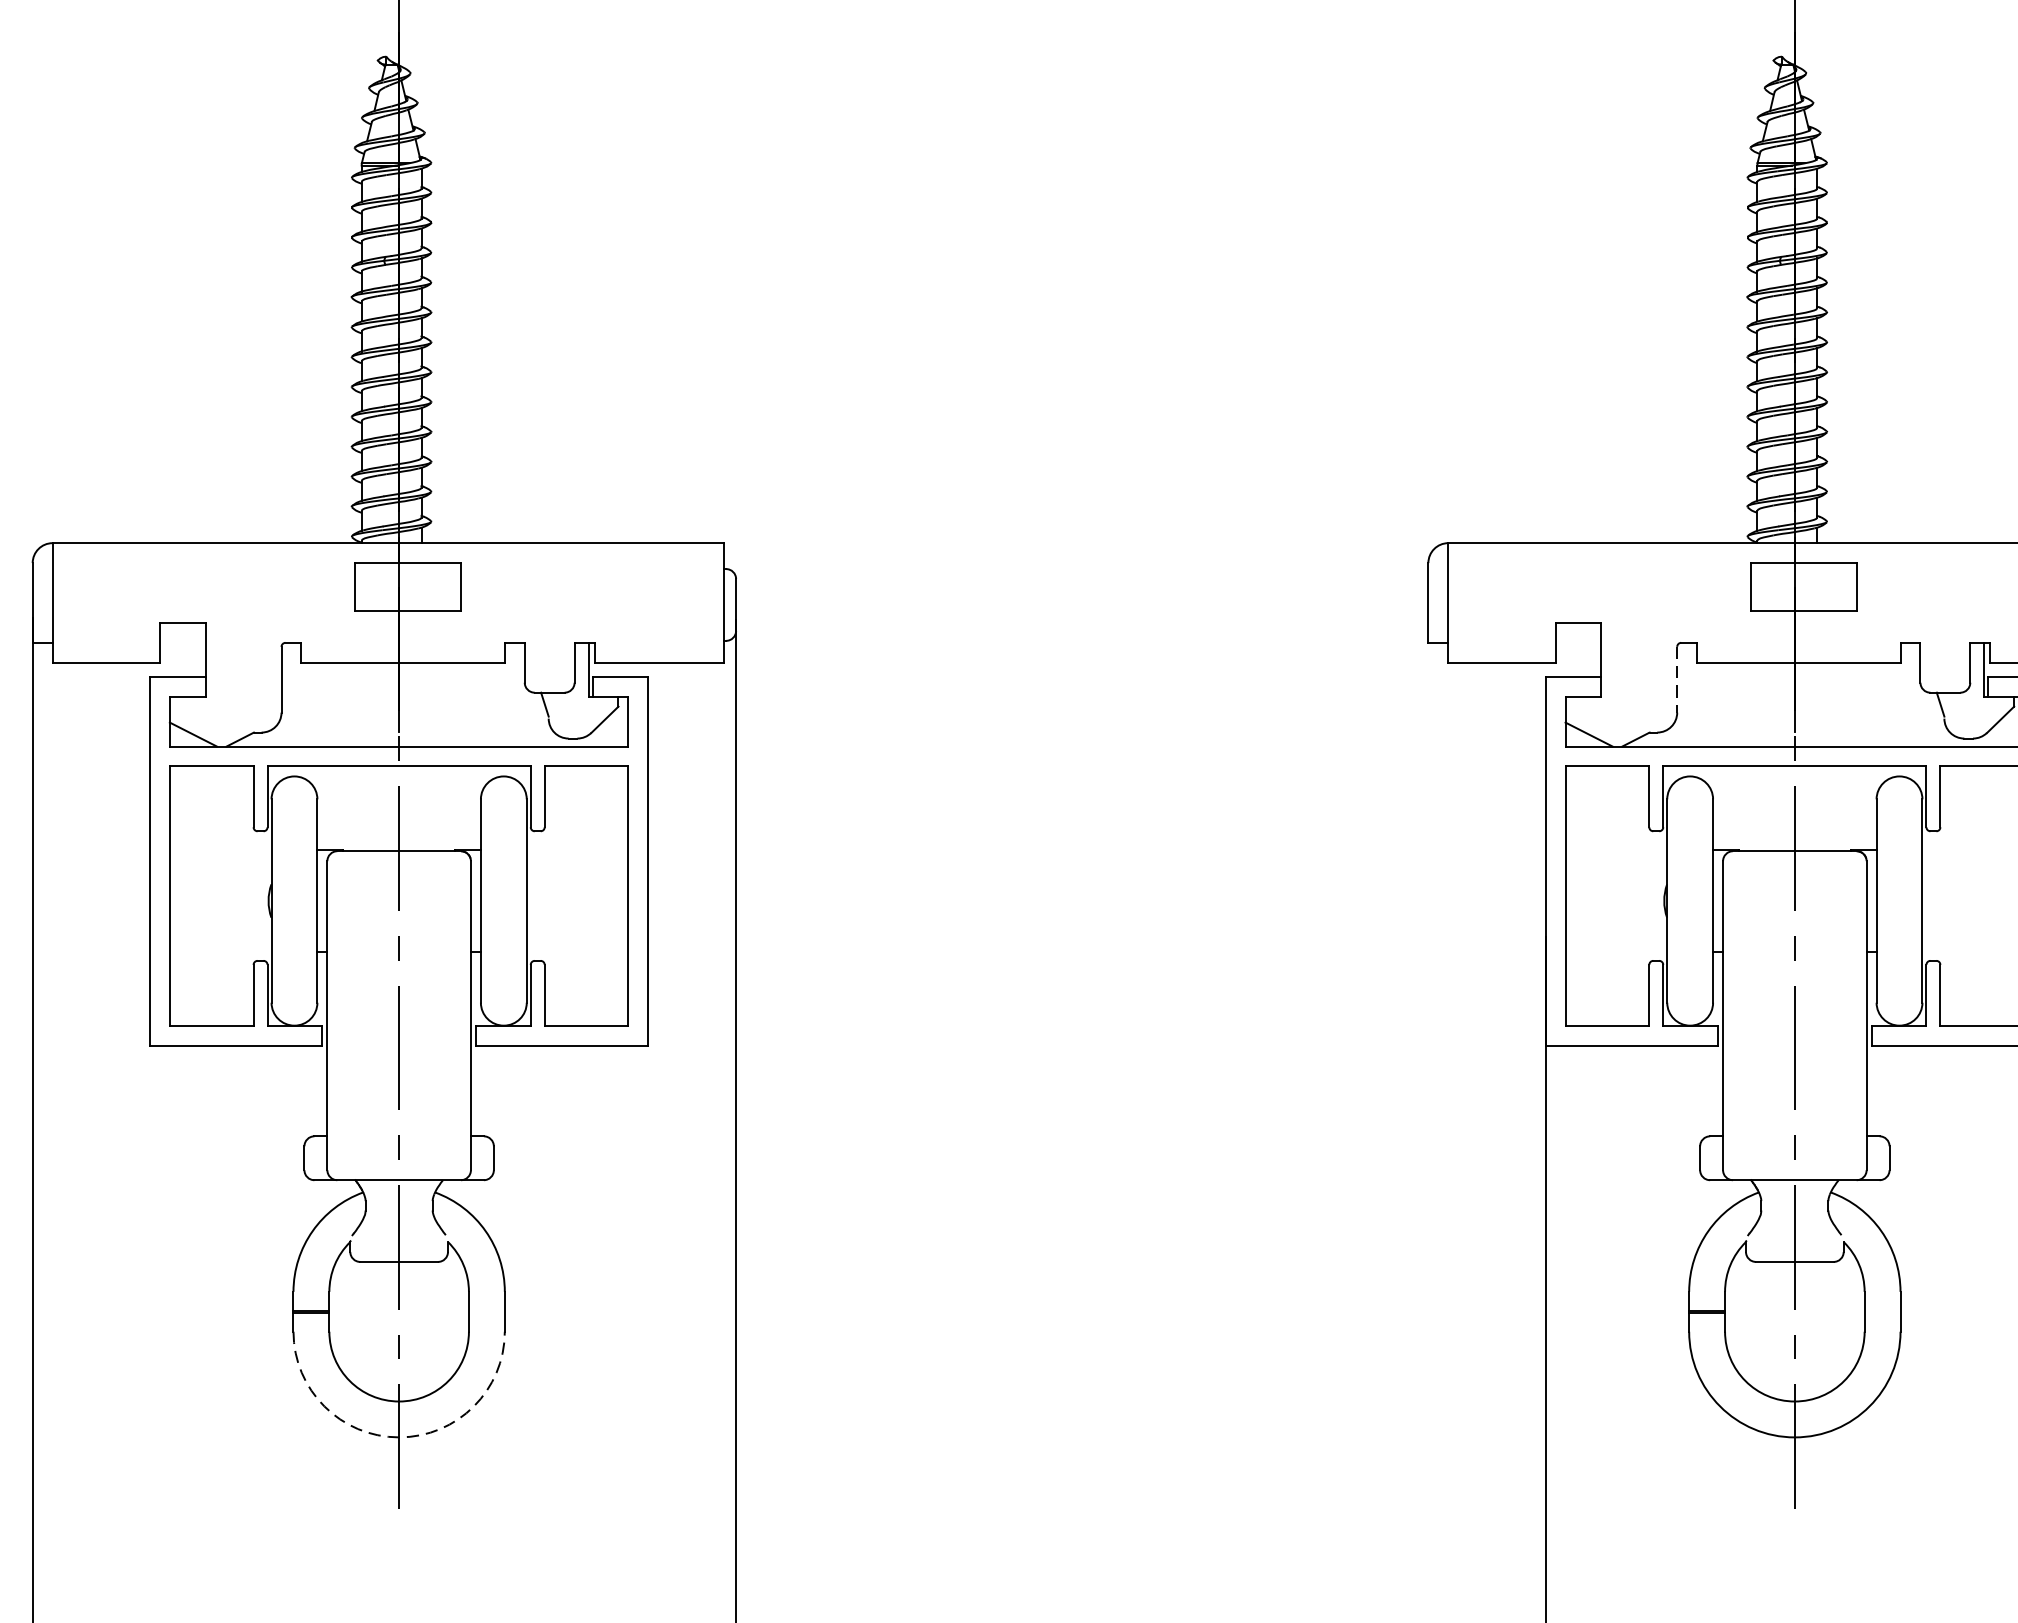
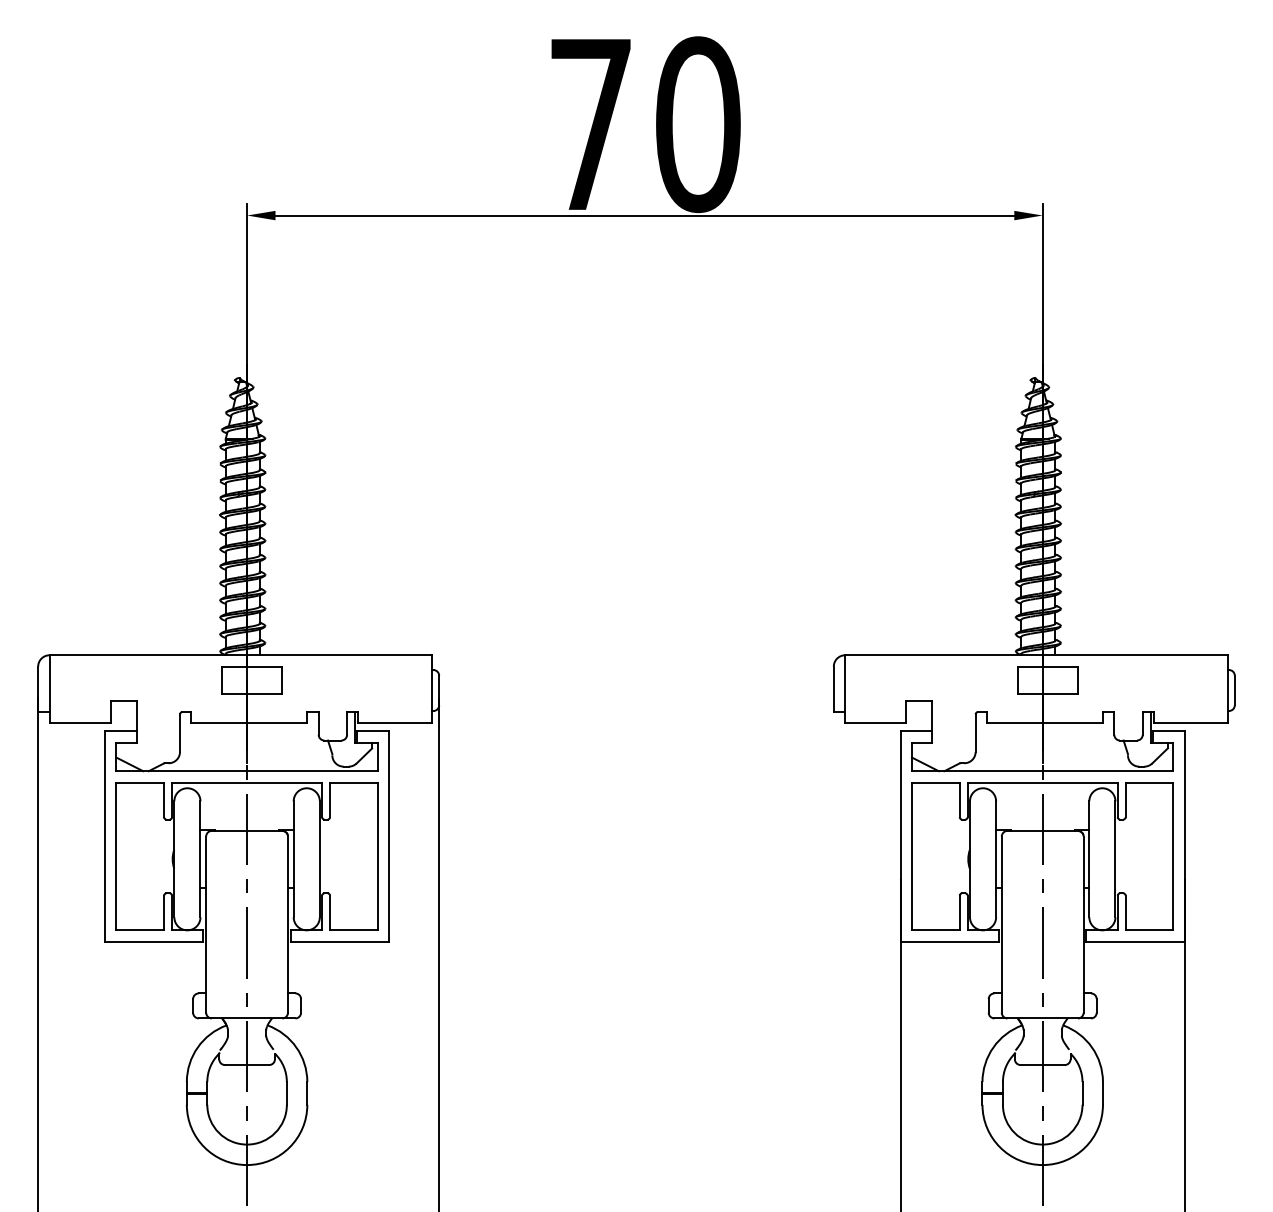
line: (1676, 680) -> (975, 733), dashed -> solid
arc: (399, 1438) -> (247, 1165), dashed -> solid

